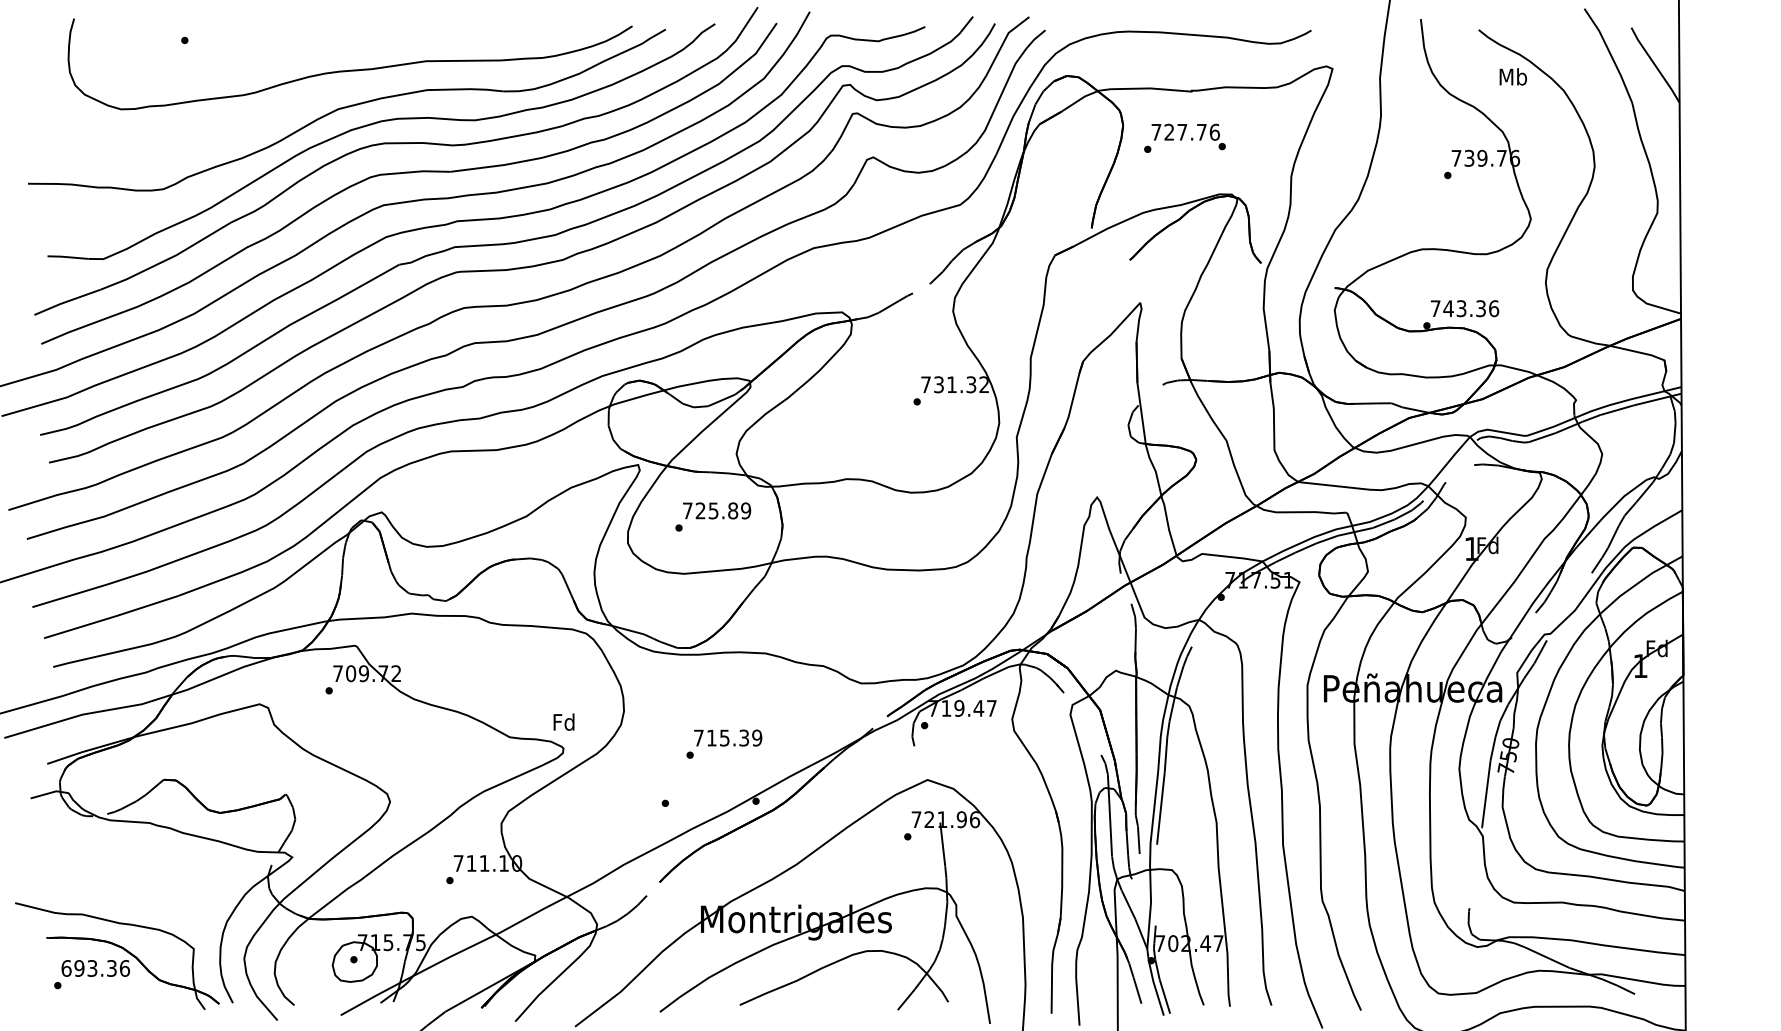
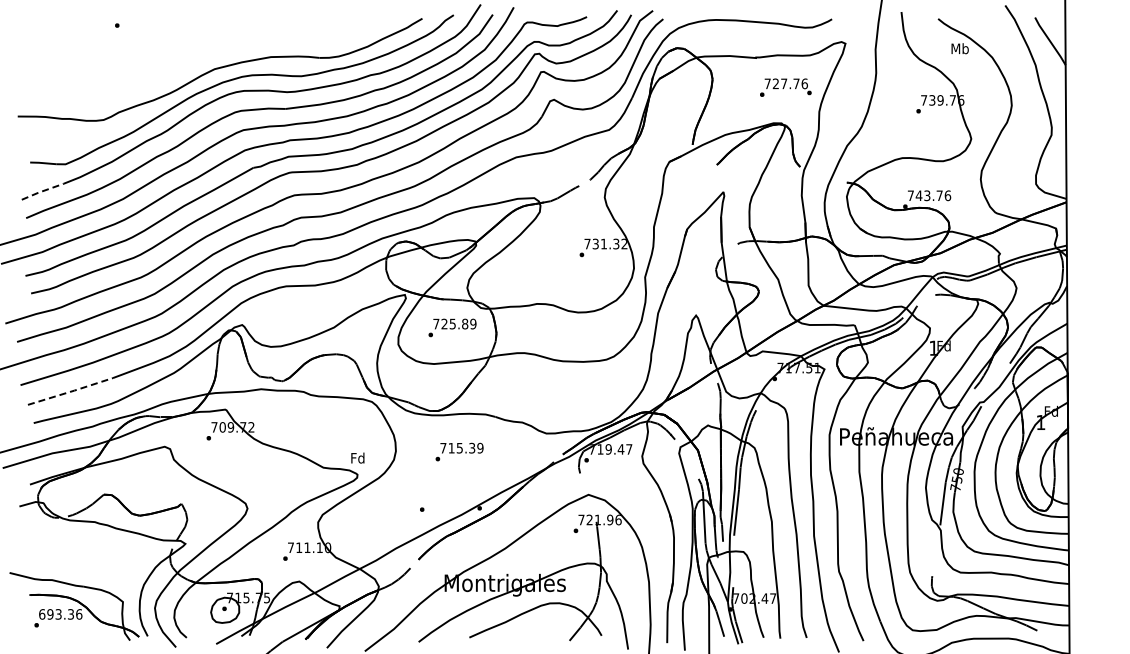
curve: (350, 68) -> (222, 43), removed
text: (1184, 138) -> (785, 87), moved
line: (66, 301) -> (42, 191), solid -> dashed
text: (1480, 308) -> (939, 195), 743.36 -> 743.76
line: (112, 617) -> (71, 391), solid -> dashed
text: (724, 743) -> (459, 451), moved

